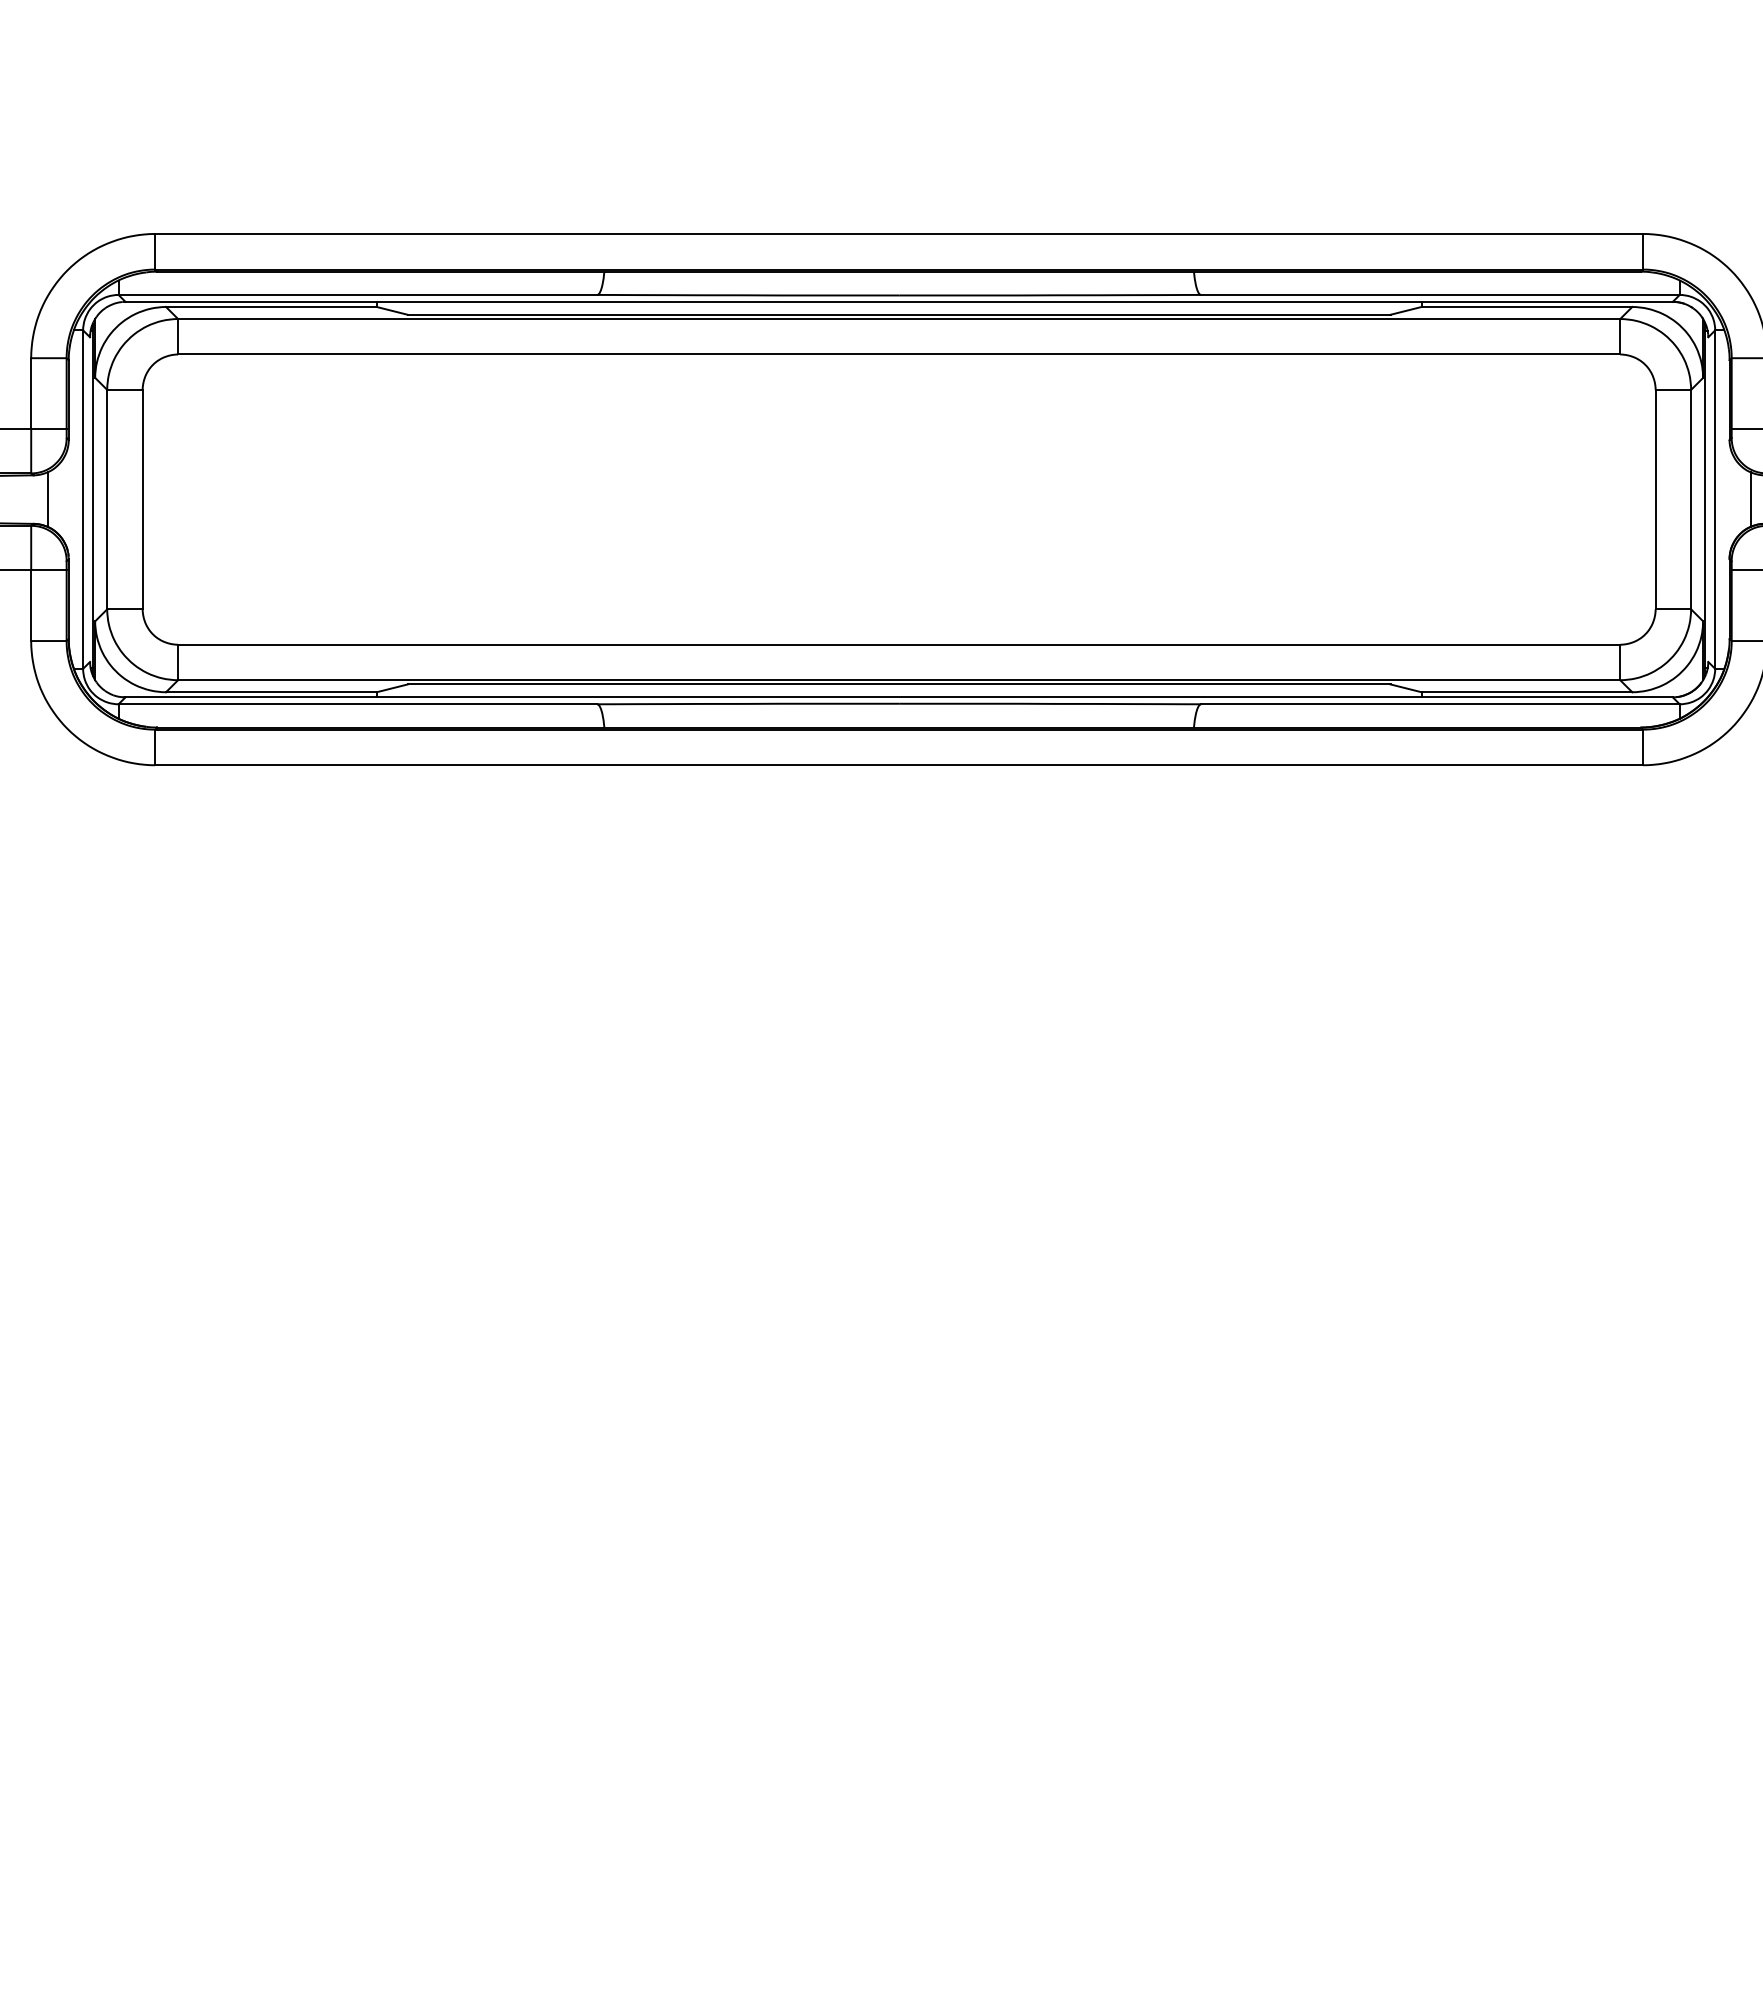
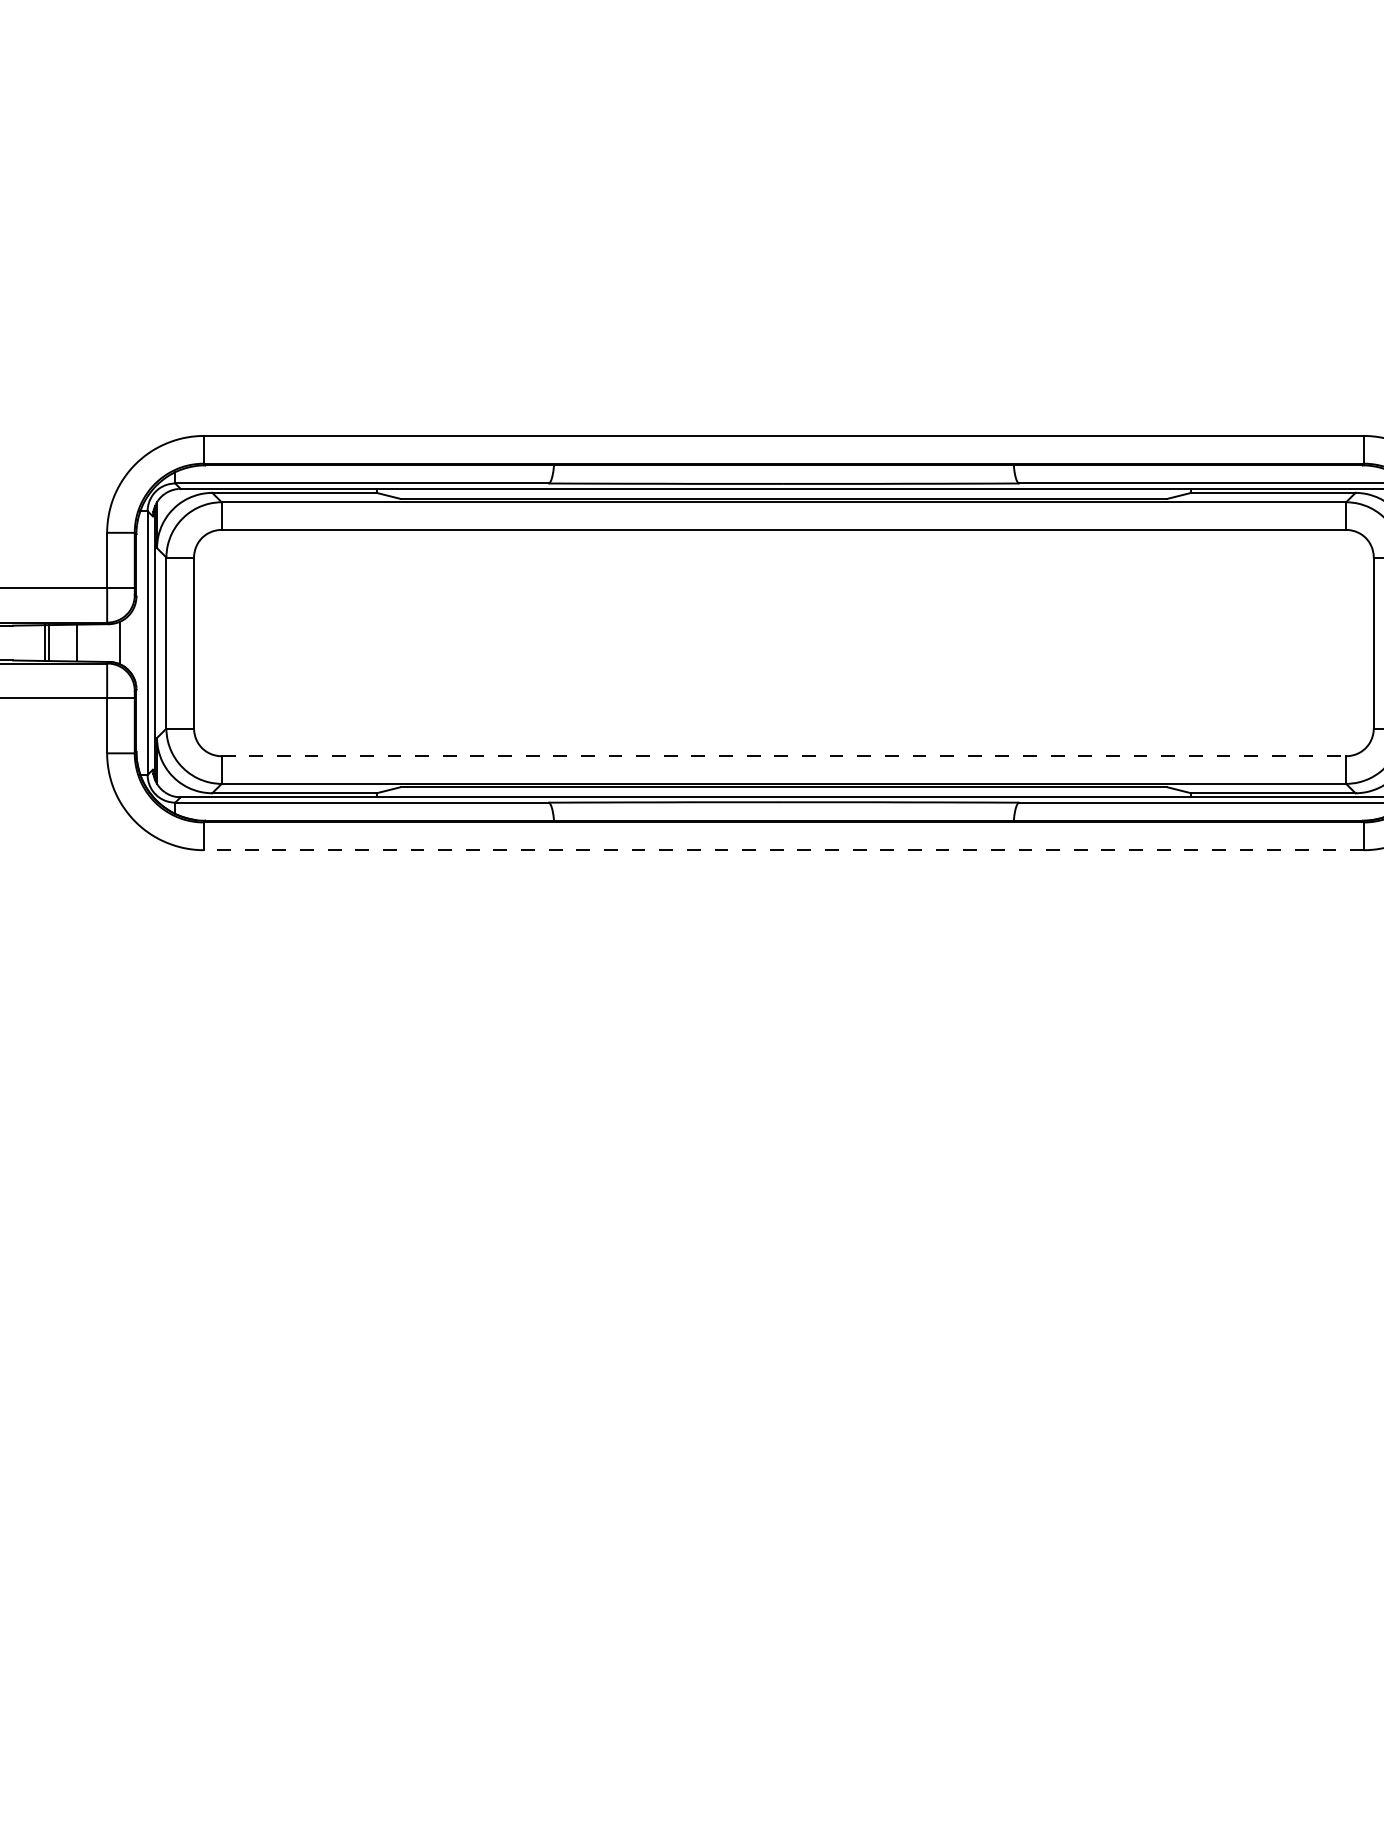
line: (899, 645) -> (784, 756), solid -> dashed
line: (898, 765) -> (783, 850), solid -> dashed

